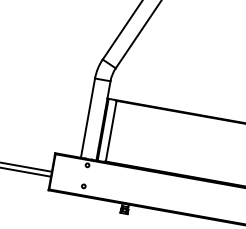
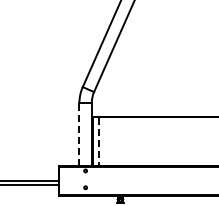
line: (88, 118) -> (79, 134), solid -> dashed
line: (111, 131) -> (99, 141), solid -> dashed

